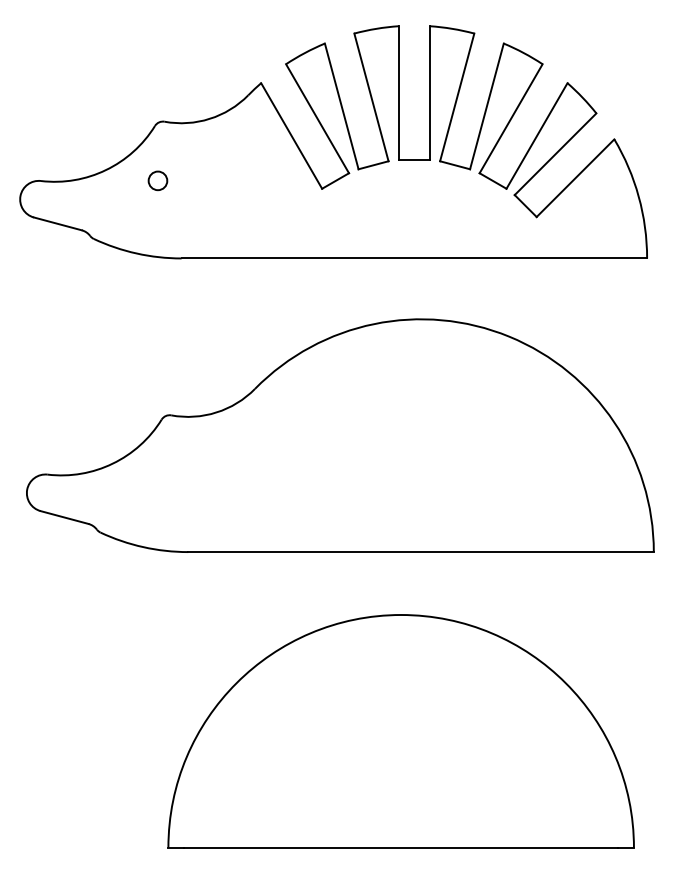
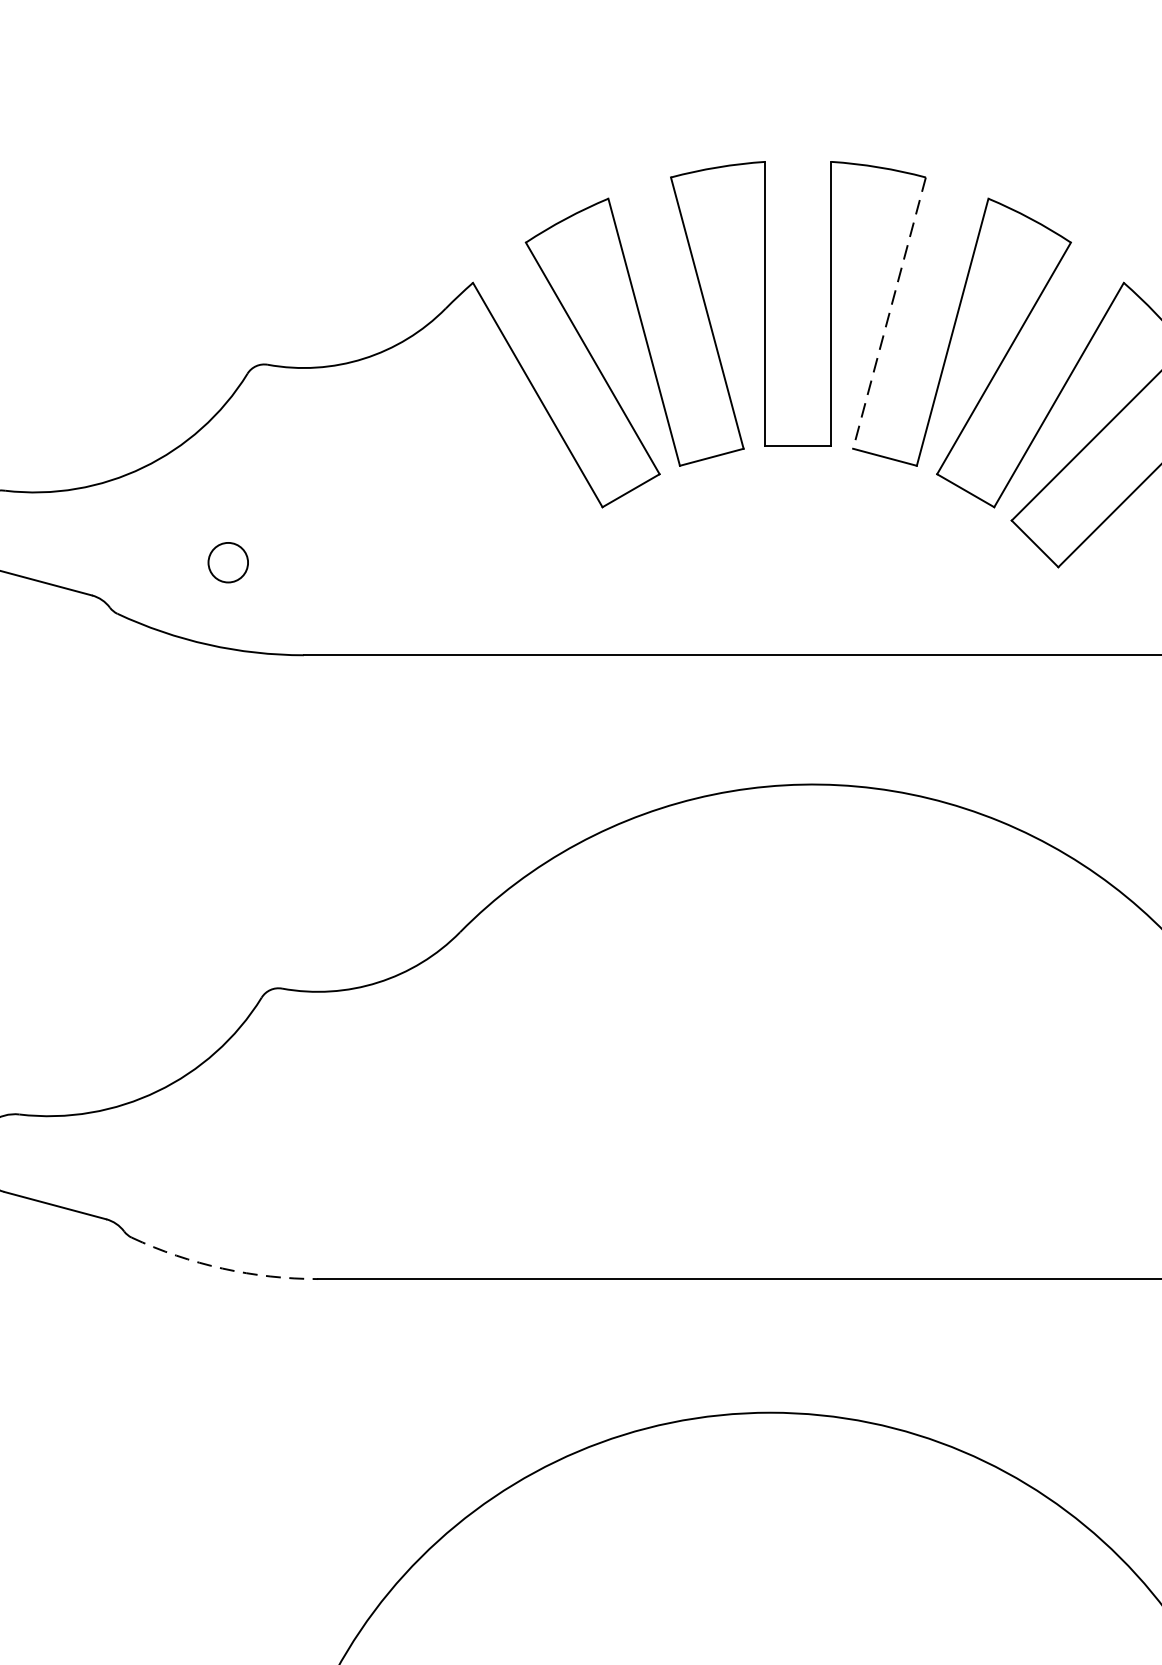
line: (457, 97) -> (890, 313), solid -> dashed
circle: (157, 180) -> (227, 561), moved
arc: (143, 547) -> (223, 1269), solid -> dashed

